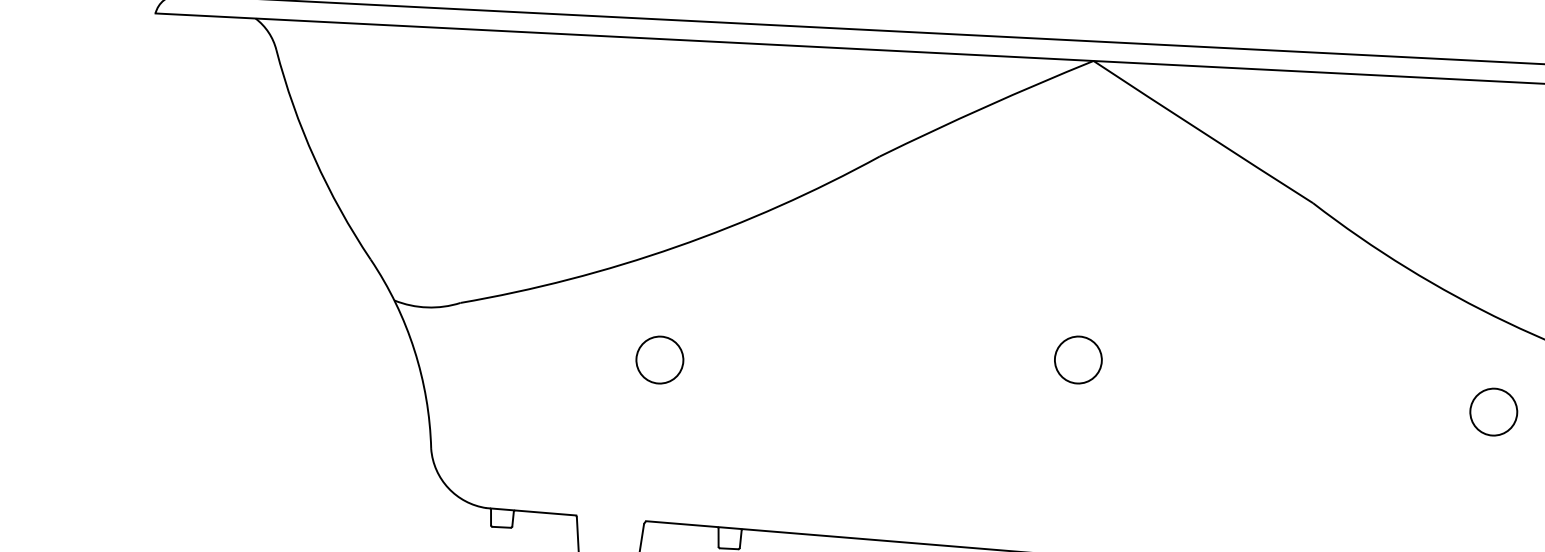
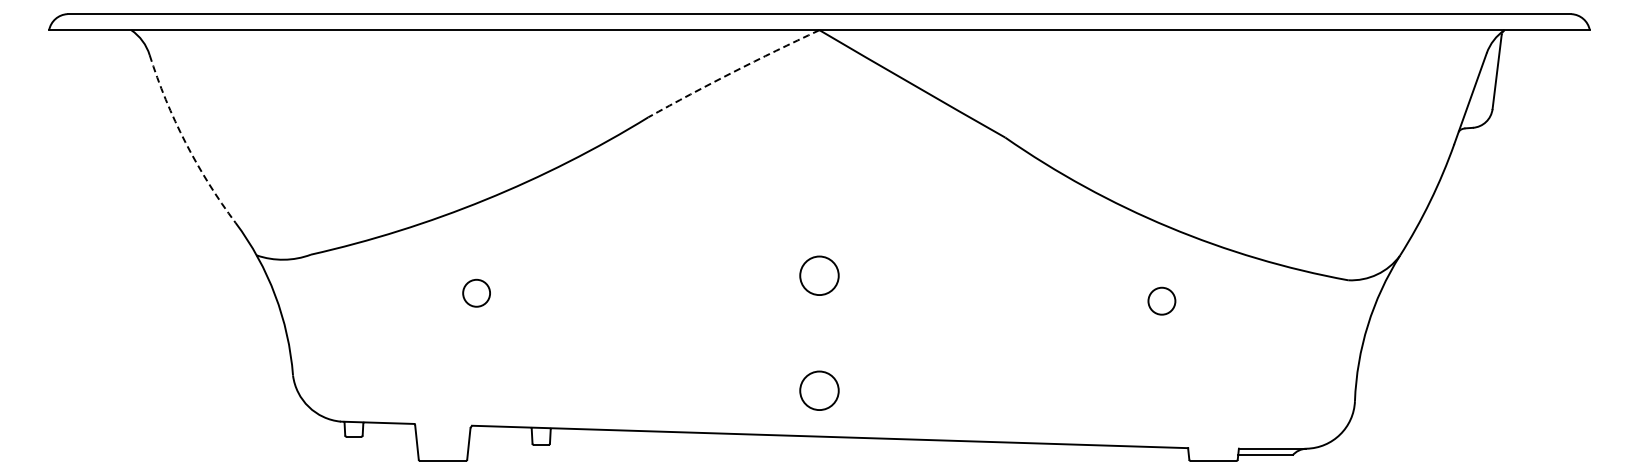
arc: (986, 107) -> (733, 72), solid -> dashed
arc: (314, 158) -> (185, 142), solid -> dashed
circle: (659, 360) -> (476, 293), size x0.7
circle: (1493, 411) -> (1161, 300), size x0.7
circle: (1071, 499) -> (819, 390), added

